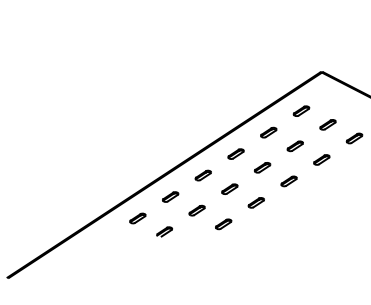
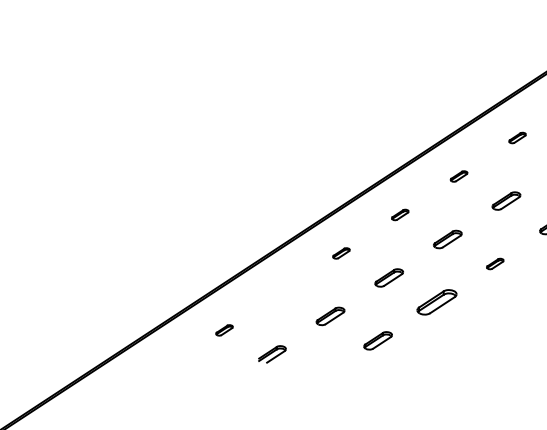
part: (301, 110) -> (517, 136), size x0.6
part: (268, 132) -> (458, 176), size x0.6
part: (235, 153) -> (399, 213), size x0.6
part: (202, 175) -> (340, 253), size x0.6
part: (288, 181) -> (494, 264), size x0.6
part: (170, 196) -> (282, 290), removed
part: (255, 202) -> (435, 301), size x1.4
part: (137, 218) -> (223, 330), size x0.6

